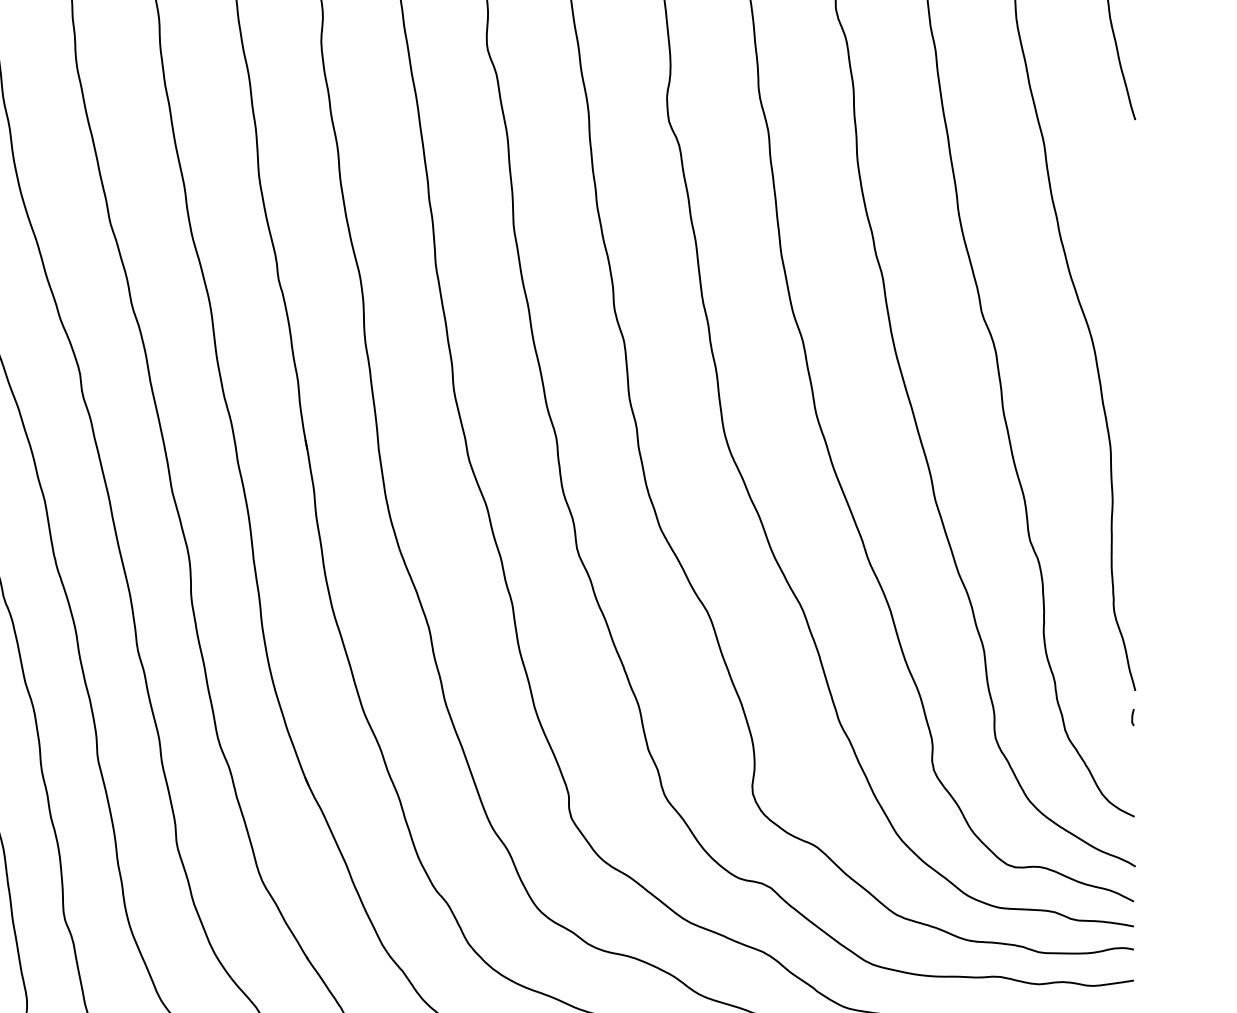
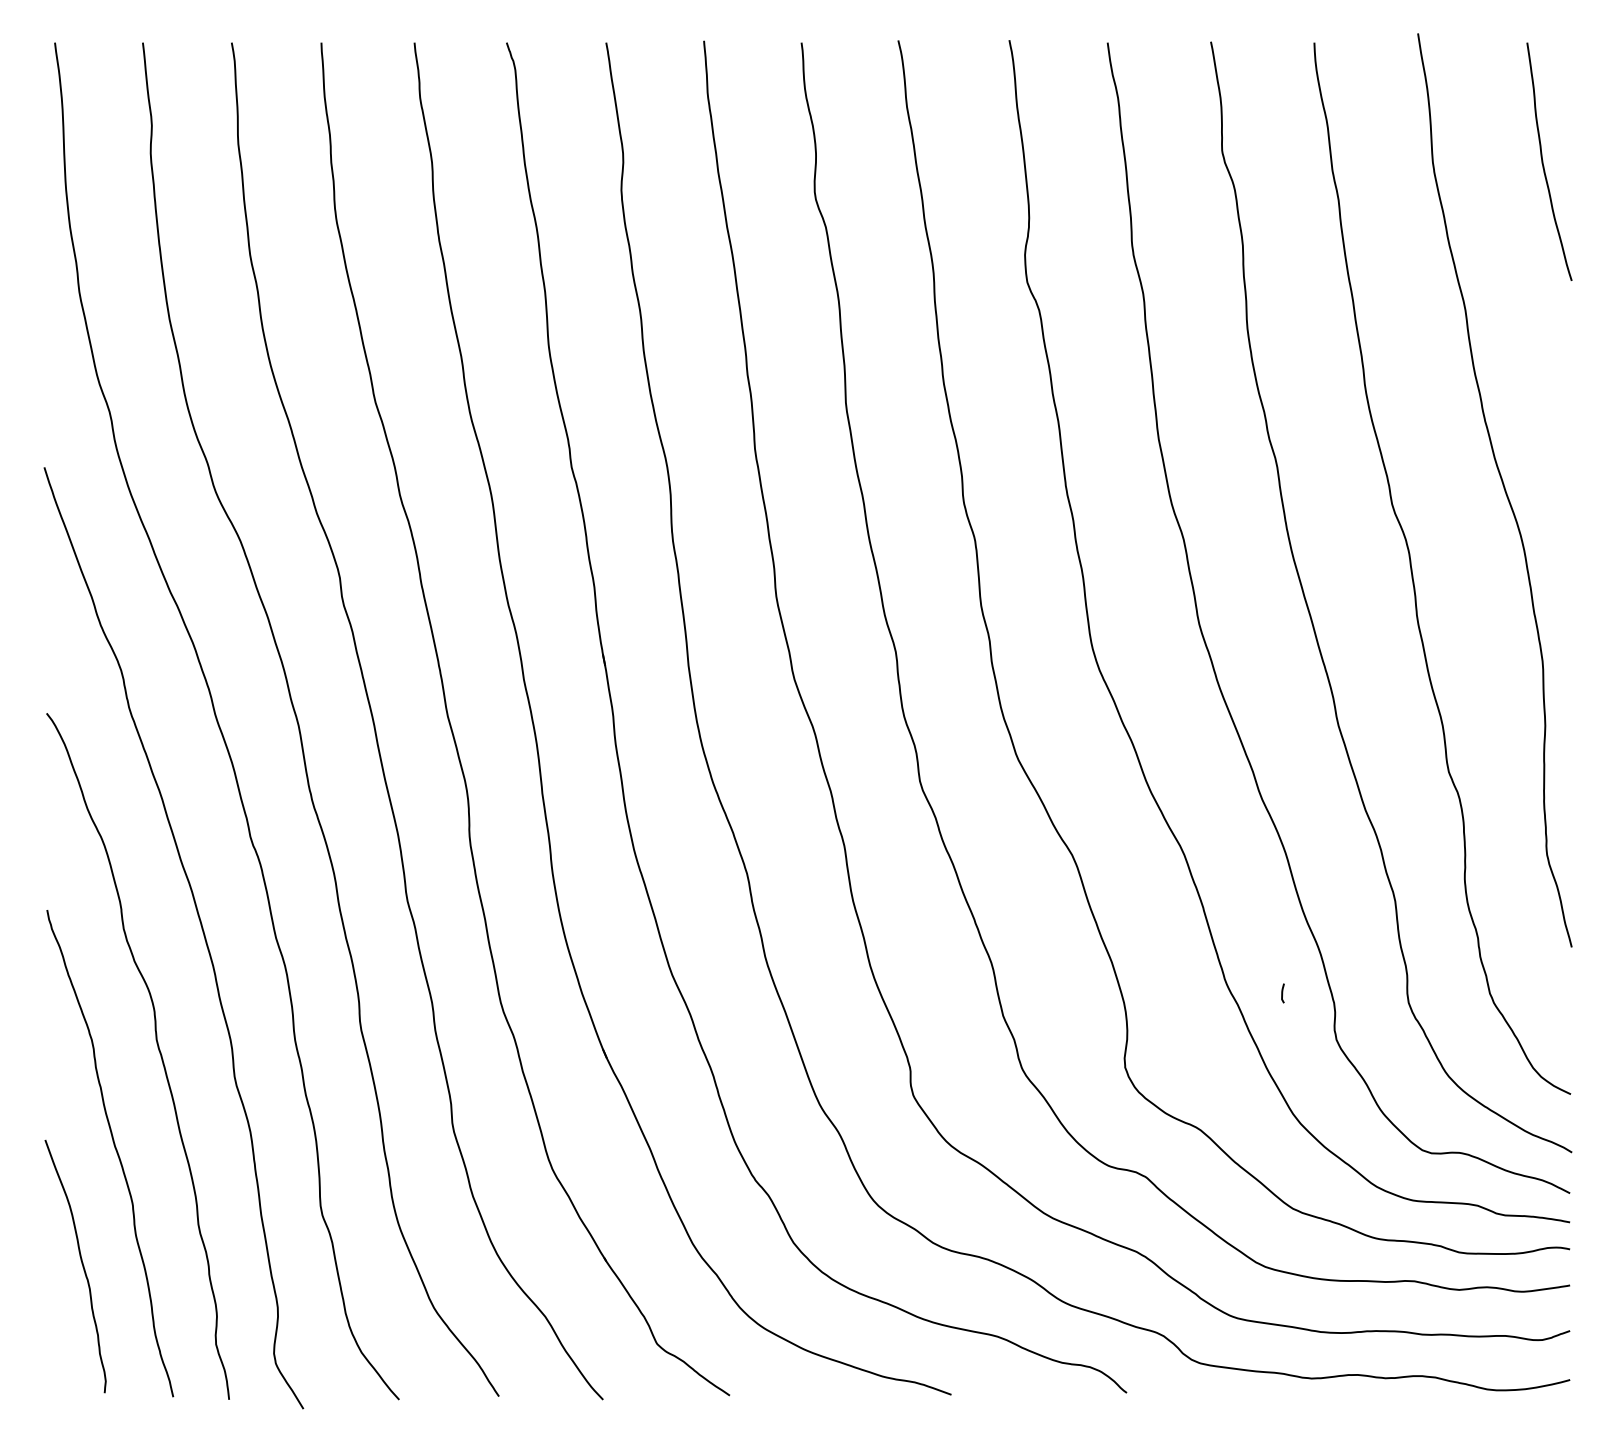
curve: (1132, 717) -> (1282, 993), moved

